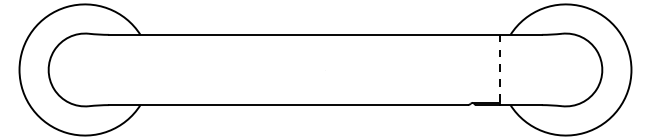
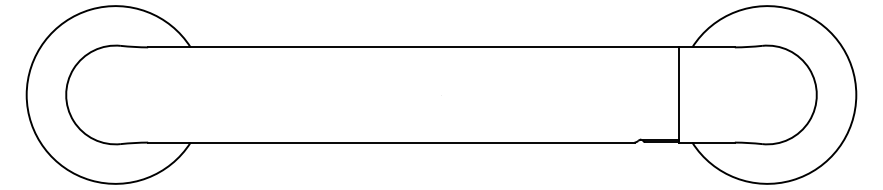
line: (500, 70) -> (678, 95), dashed -> solid

